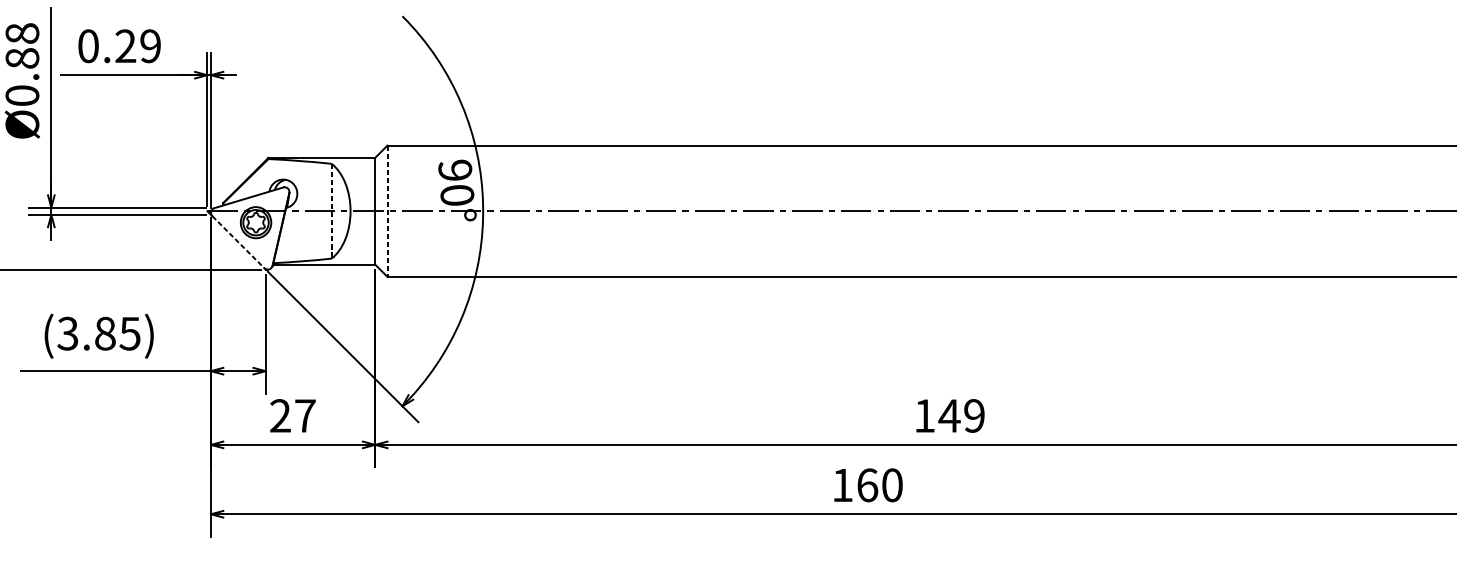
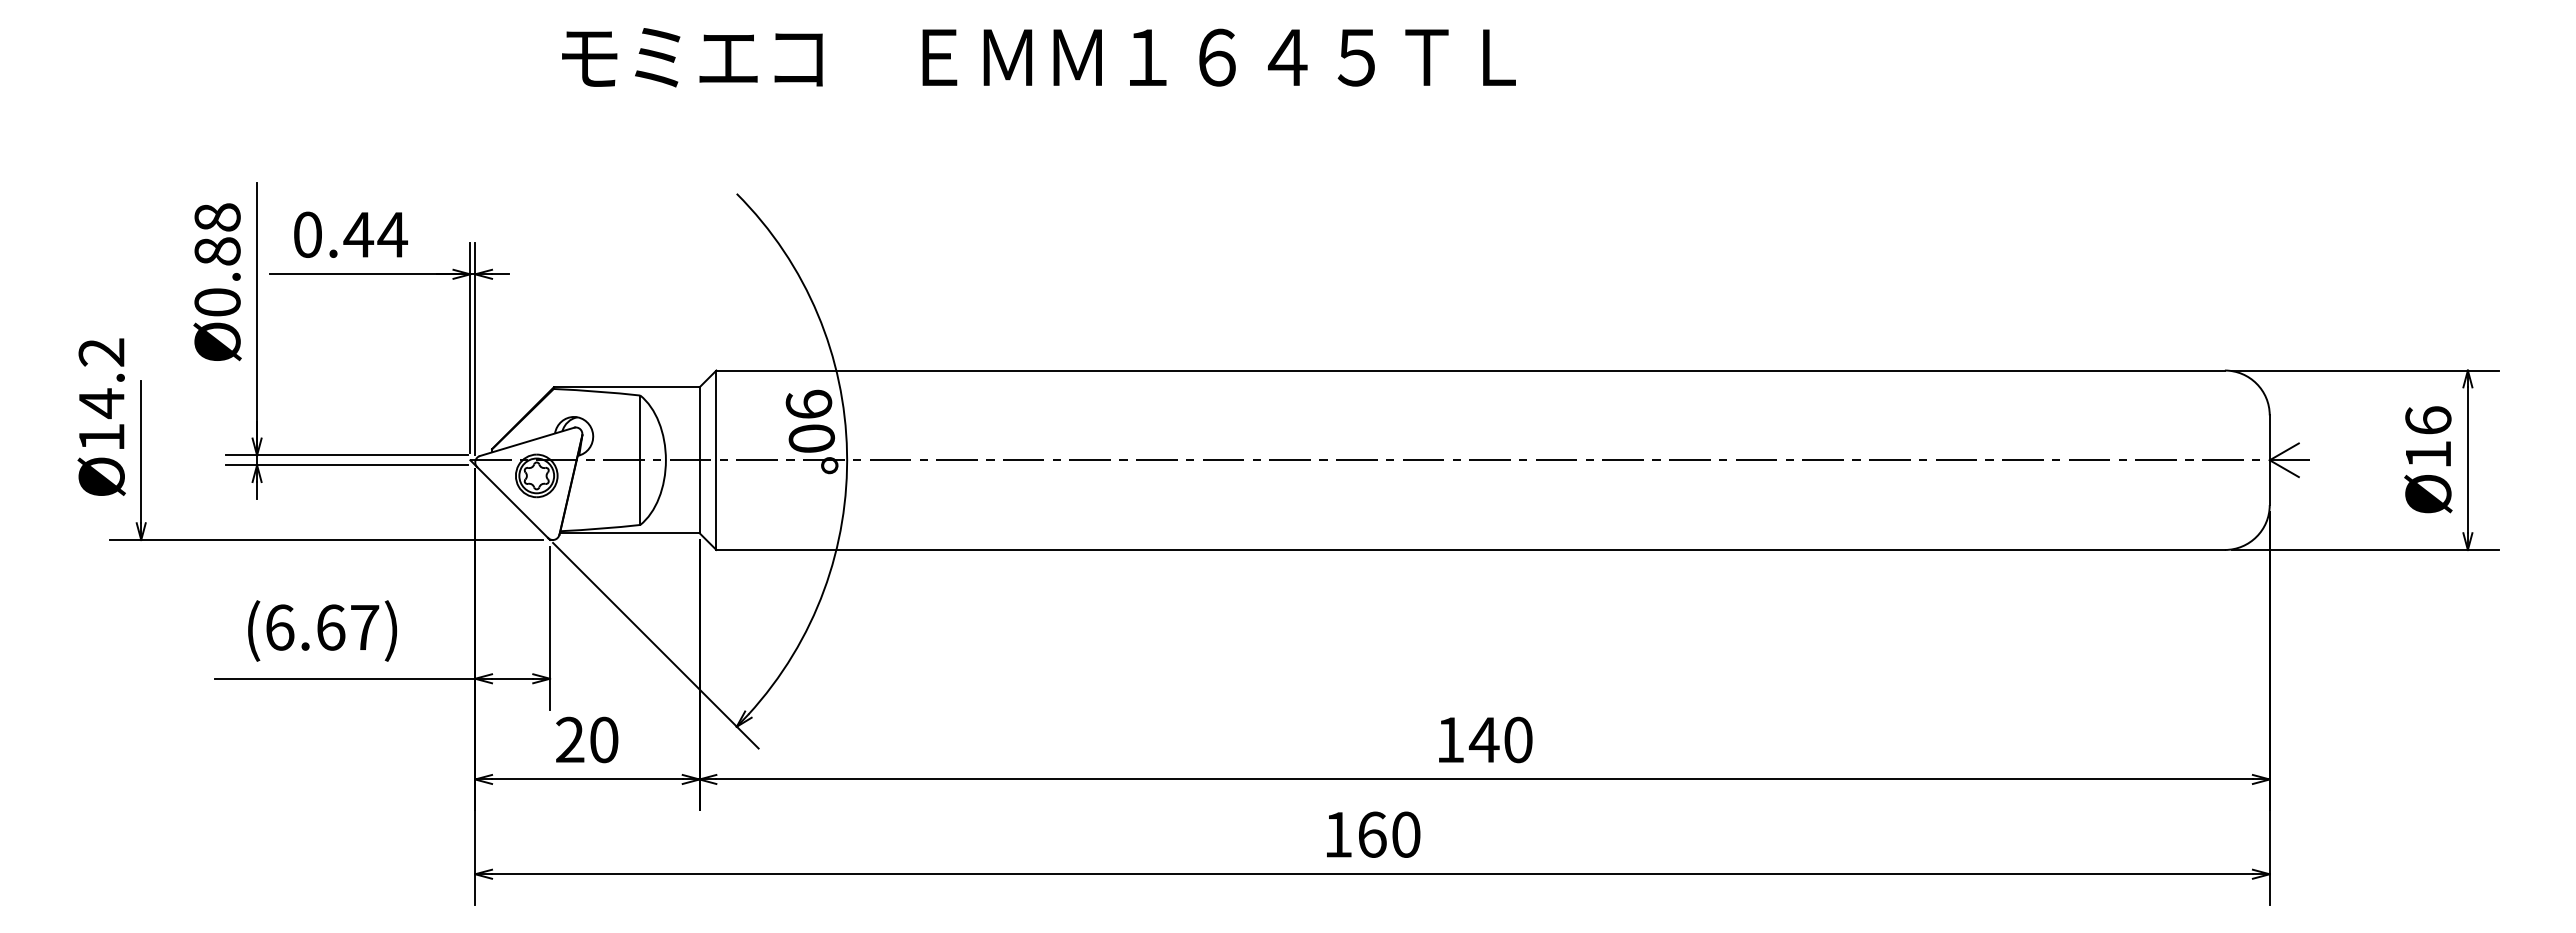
text: (138, 46) -> (375, 234), 0.29 -> 0.44
line: (331, 211) -> (640, 460), dashed -> solid
line: (387, 211) -> (716, 460), dashed -> solid
line: (239, 242) -> (513, 502), dashed -> solid
text: (99, 333) -> (322, 627), (3.85) -> (6.67)
text: (305, 415) -> (604, 739), 27 -> 20
text: (974, 415) -> (1518, 739), 149 -> 140

